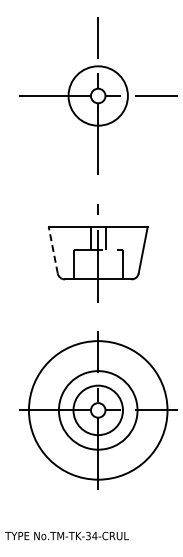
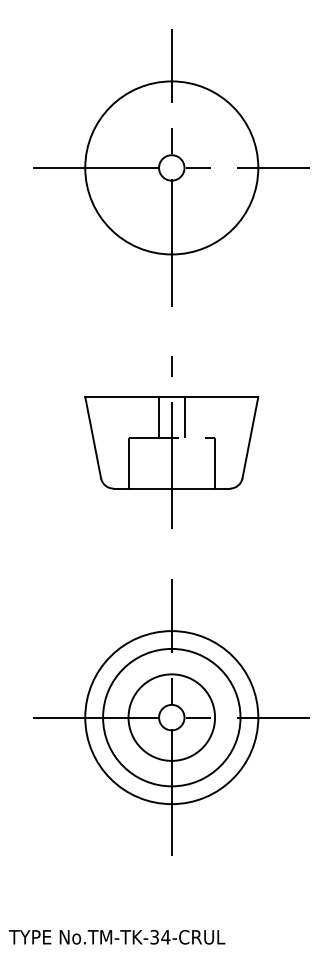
circle: (97, 95) -> (170, 167), size x1.67
line: (53, 250) -> (93, 438), dashed -> solid
circle: (97, 409) -> (170, 716), size x0.71

